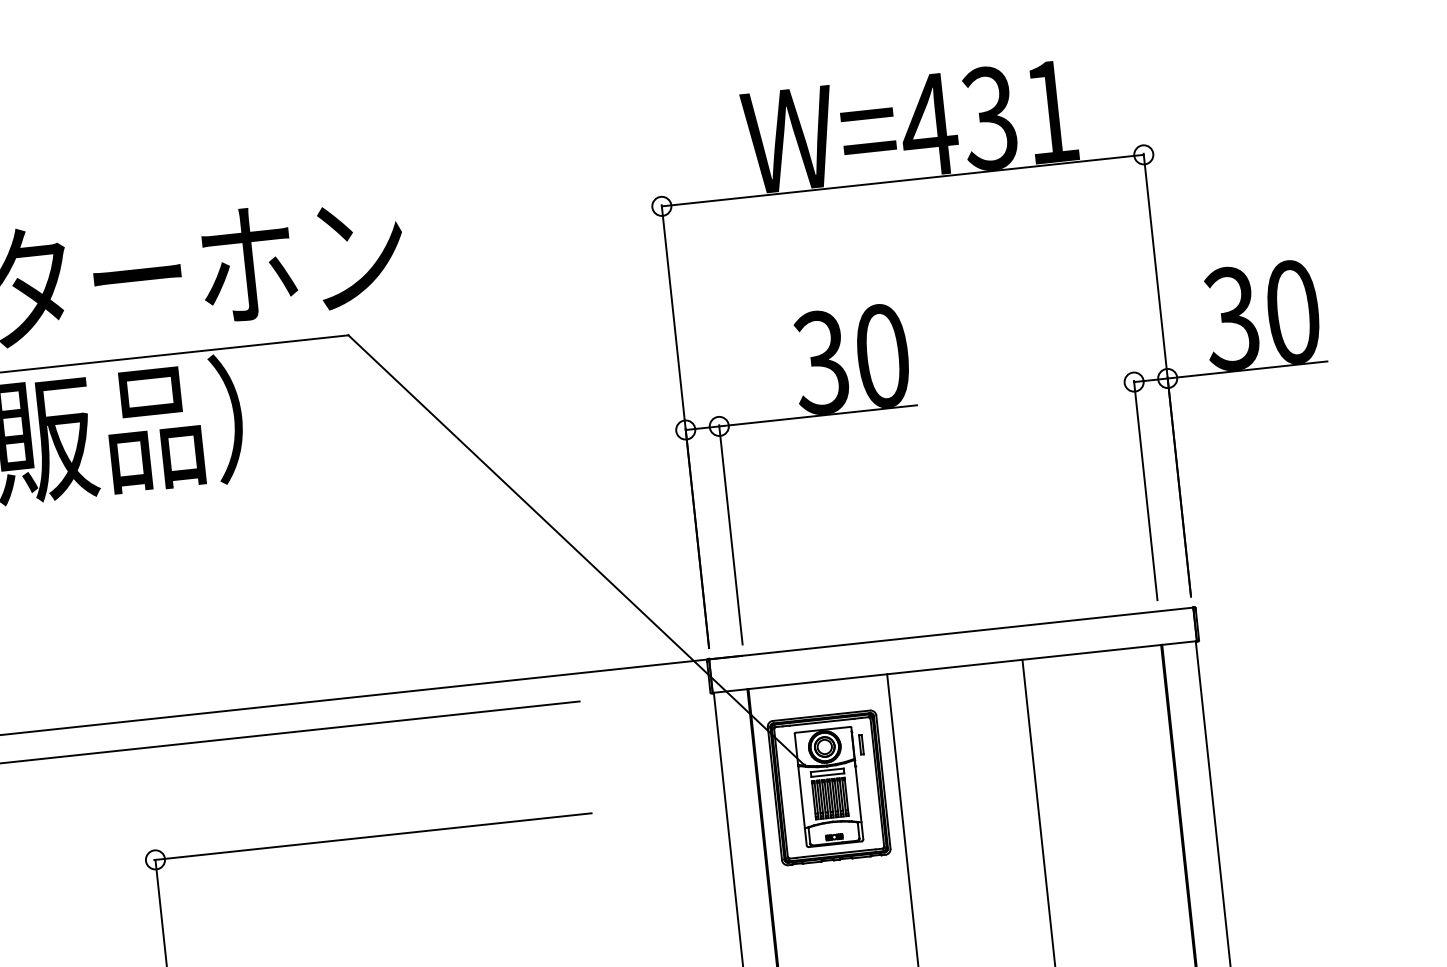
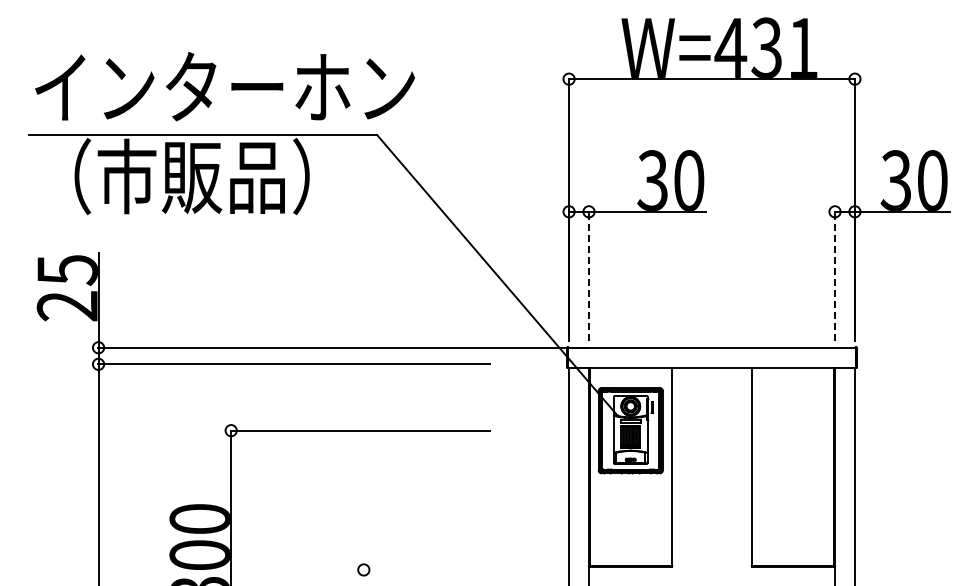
line: (1146, 491) -> (835, 276), solid -> dashed
line: (730, 535) -> (588, 276), solid -> dashed

